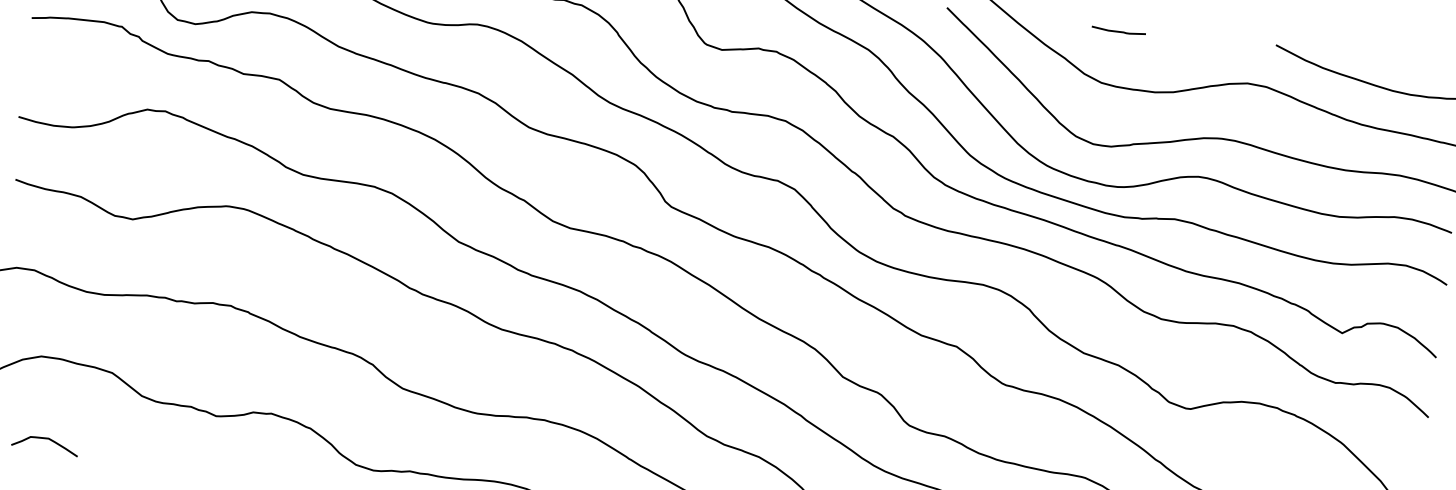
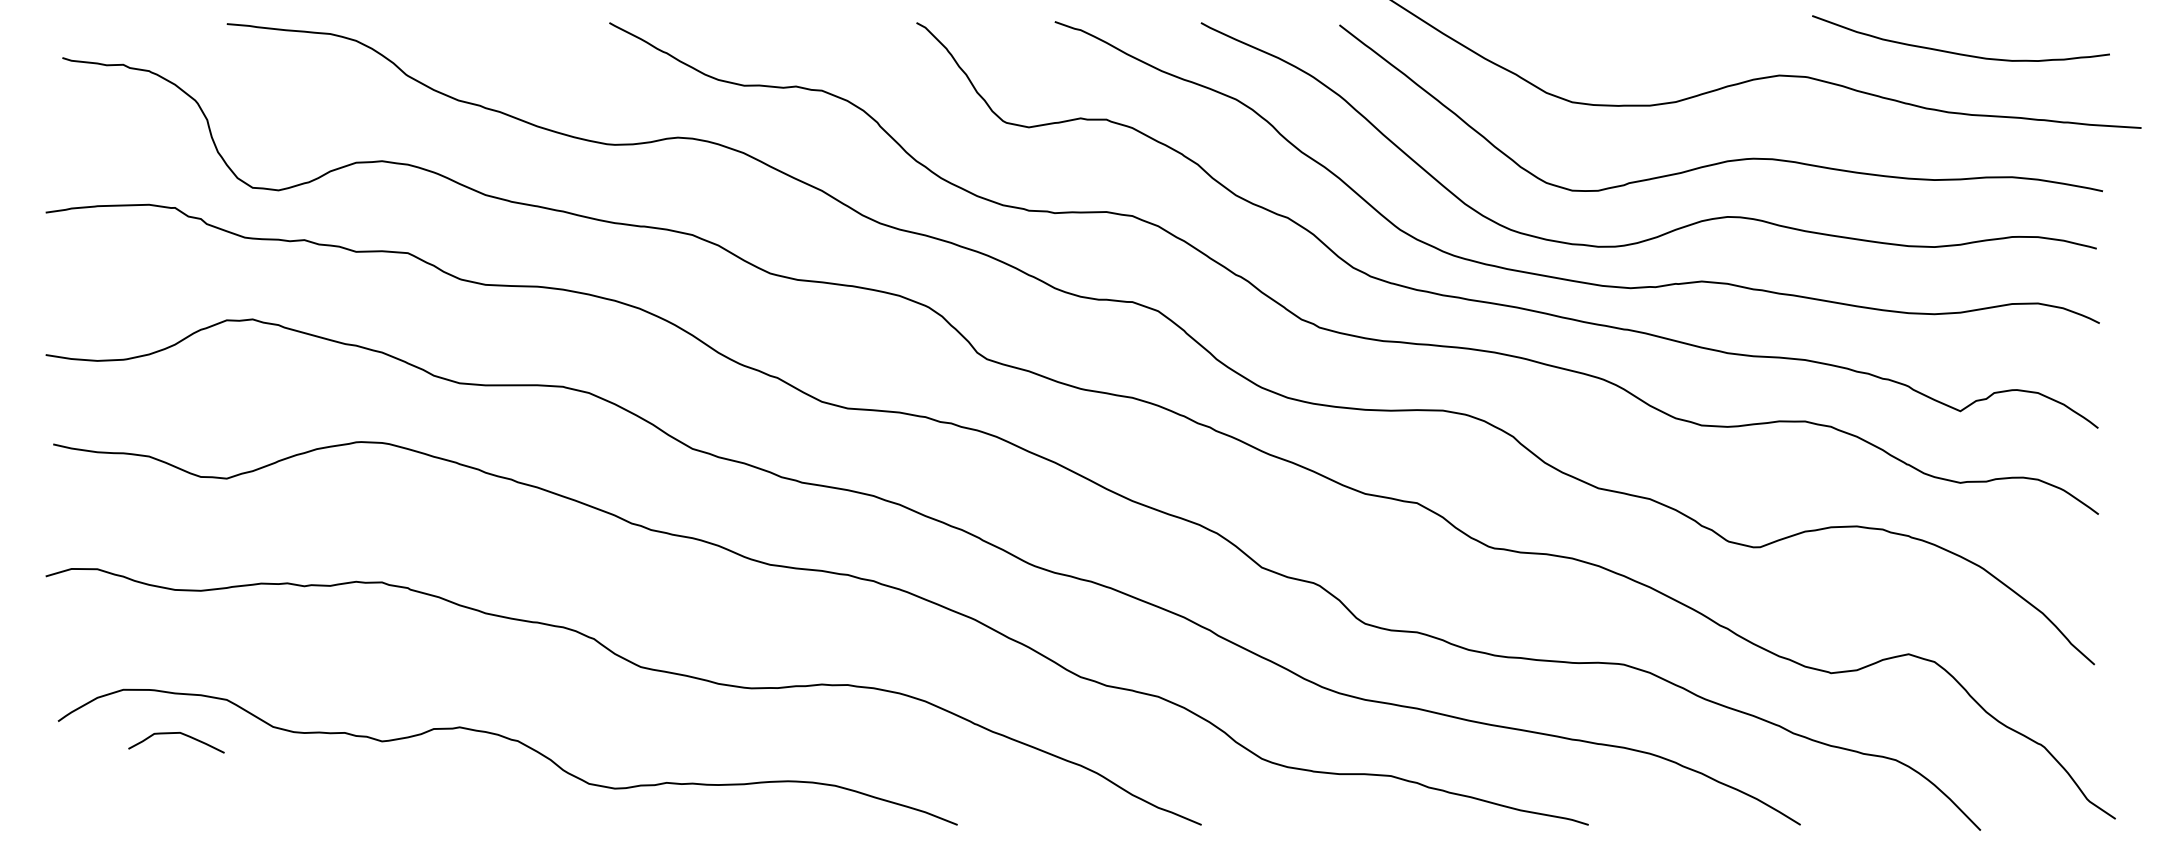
curve: (1119, 30) -> (1587, 25), removed
curve: (46, 438) -> (176, 733), moved

